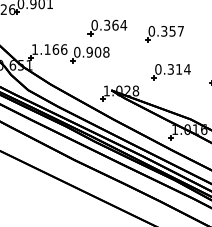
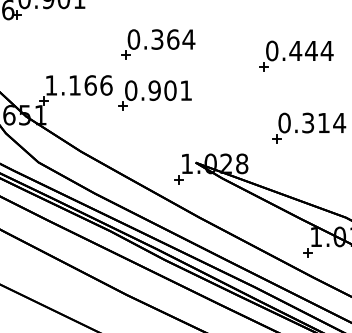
part: (107, 27) -> (158, 43), moved
text: (172, 30) -> (311, 49), 0.357 -> 0.444
text: (106, 51) -> (186, 89), 0.908 -> 0.901

